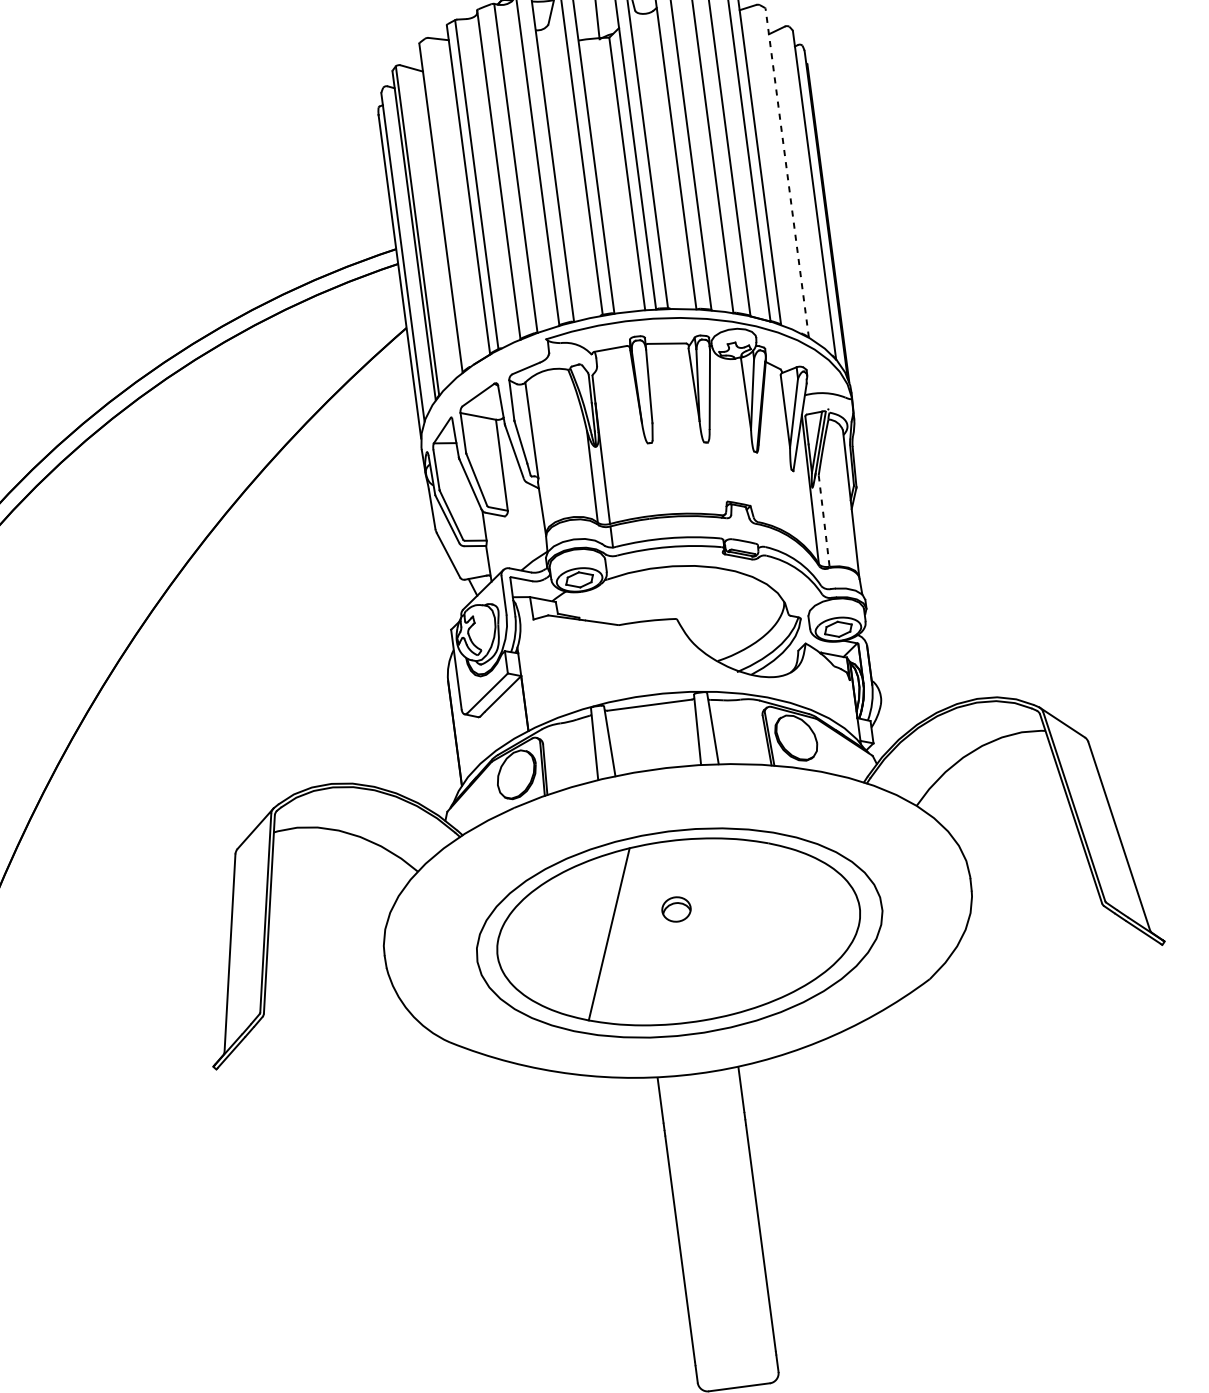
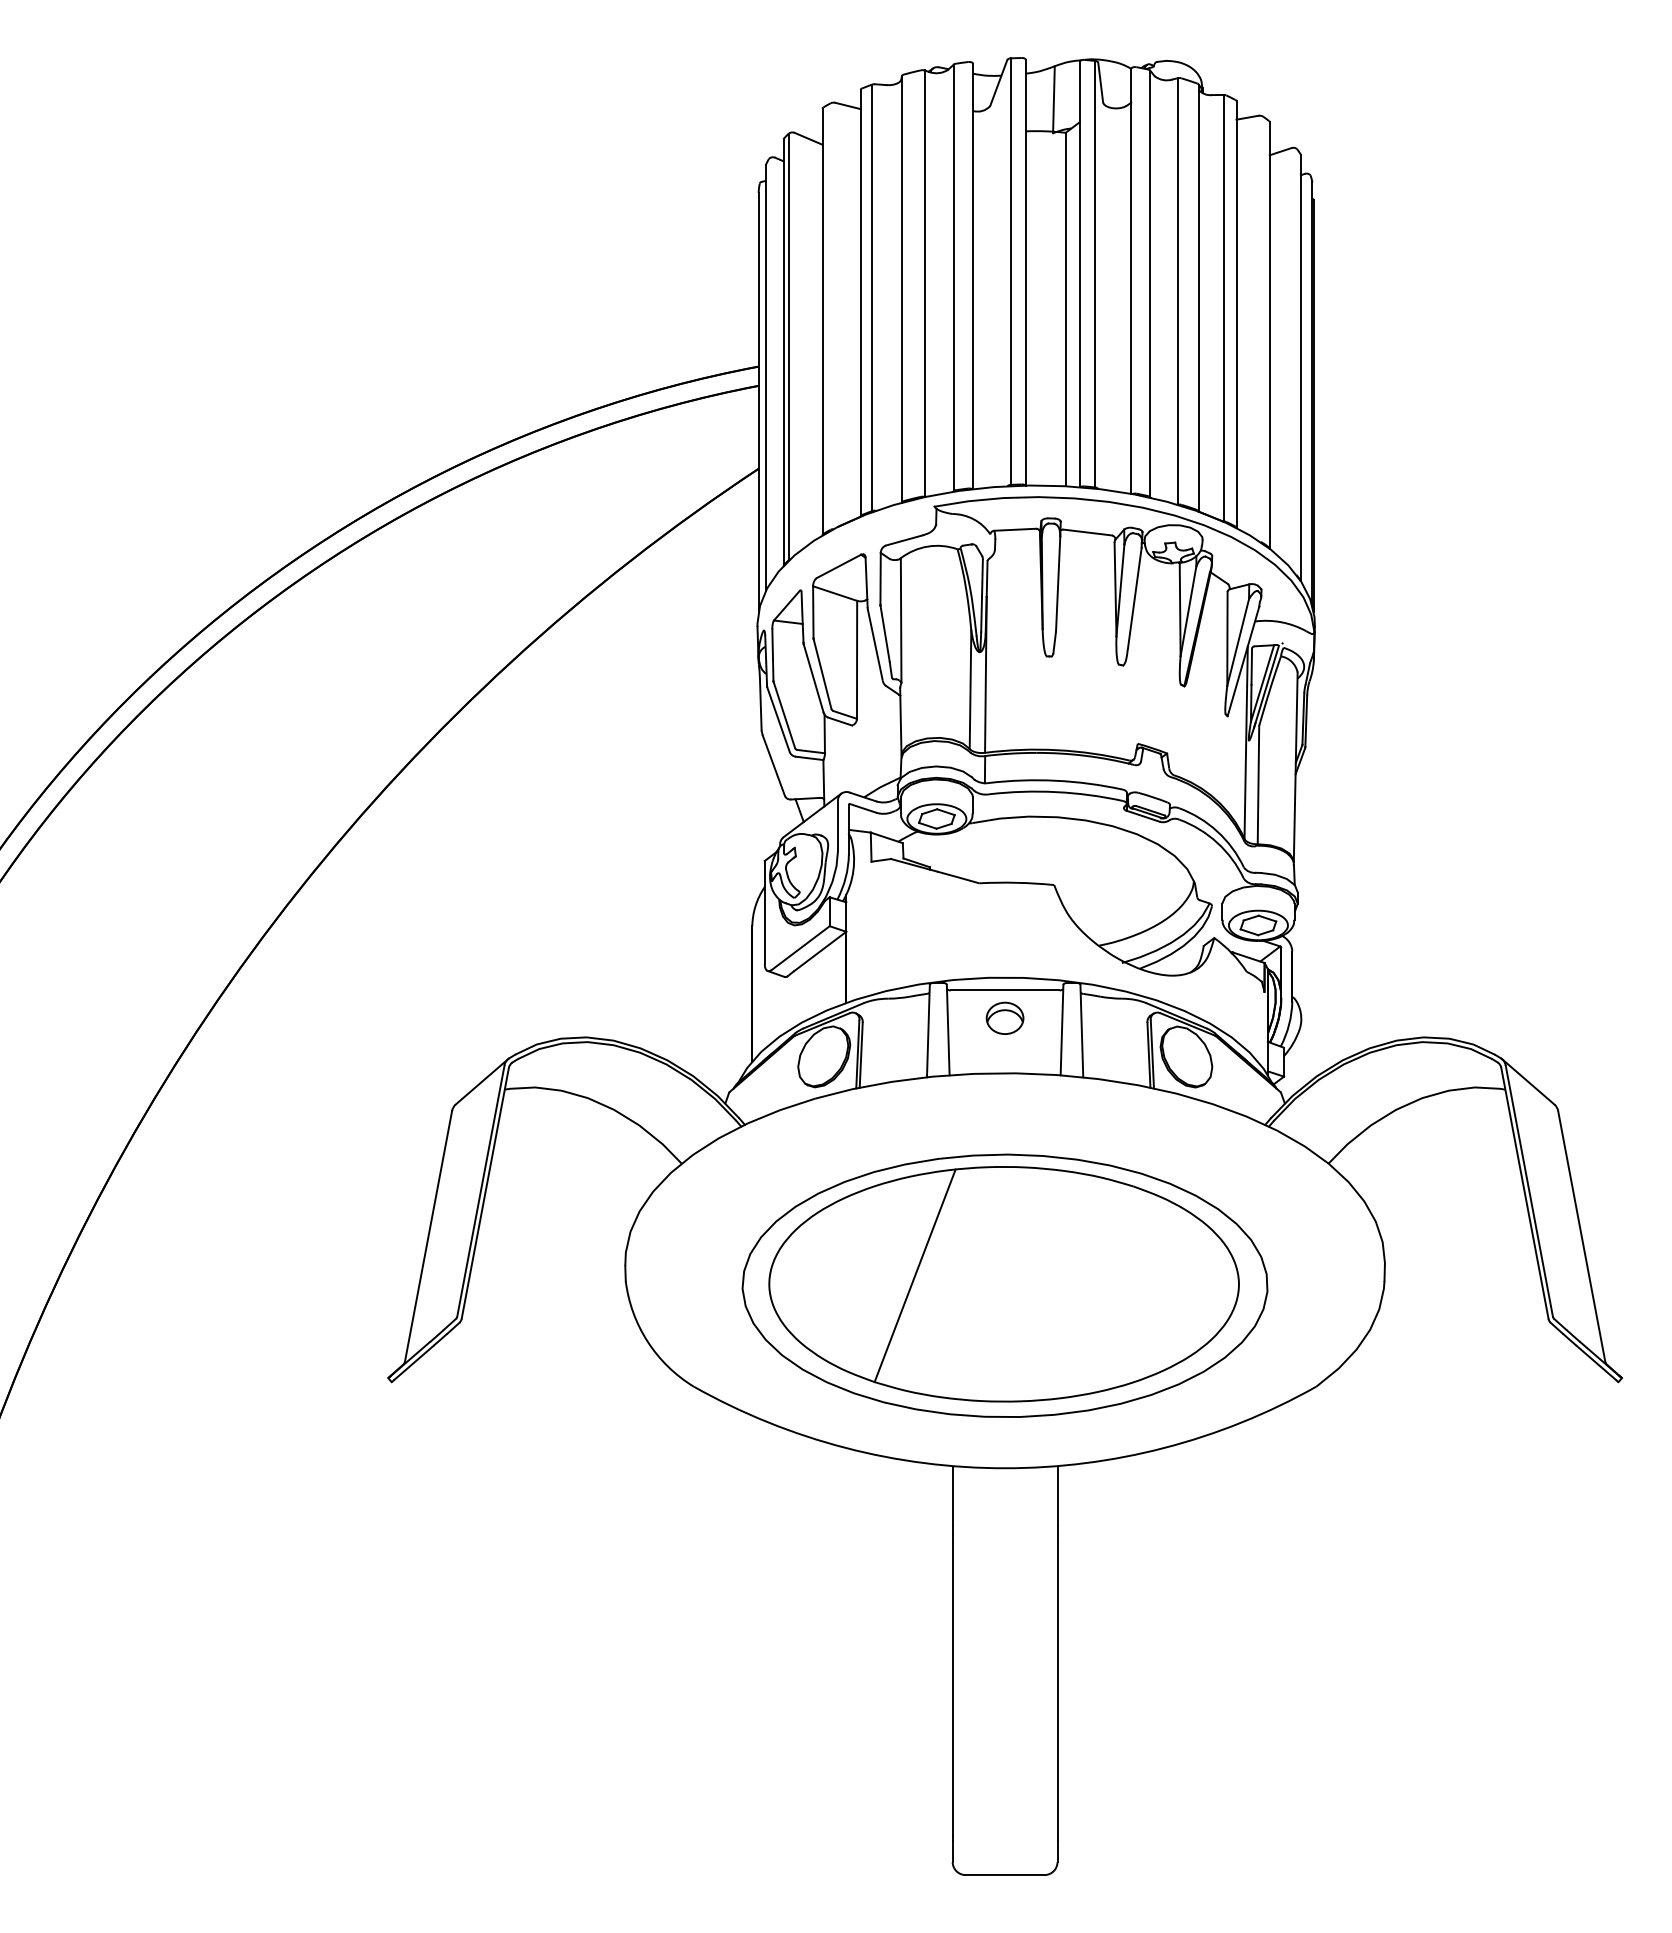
line: (786, 172) -> (1269, 334), dashed -> solid
line: (824, 521) -> (1258, 785), dashed -> solid
part: (675, 908) -> (1004, 1017), moved

